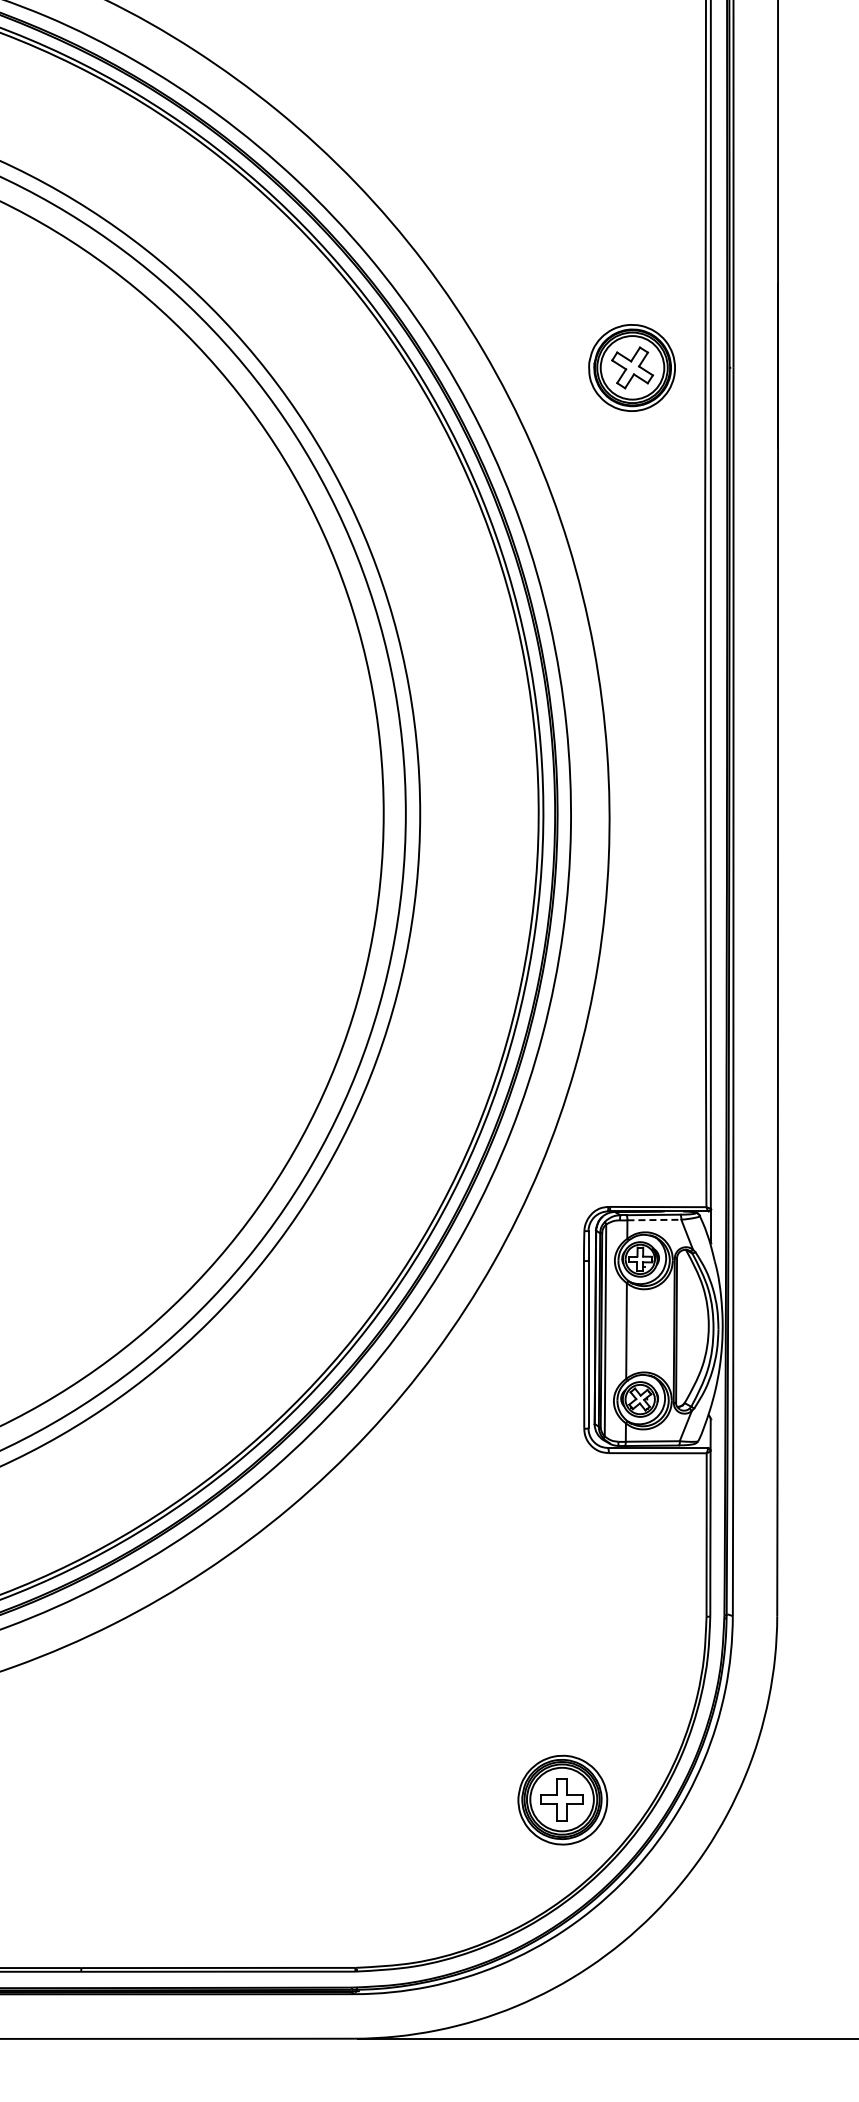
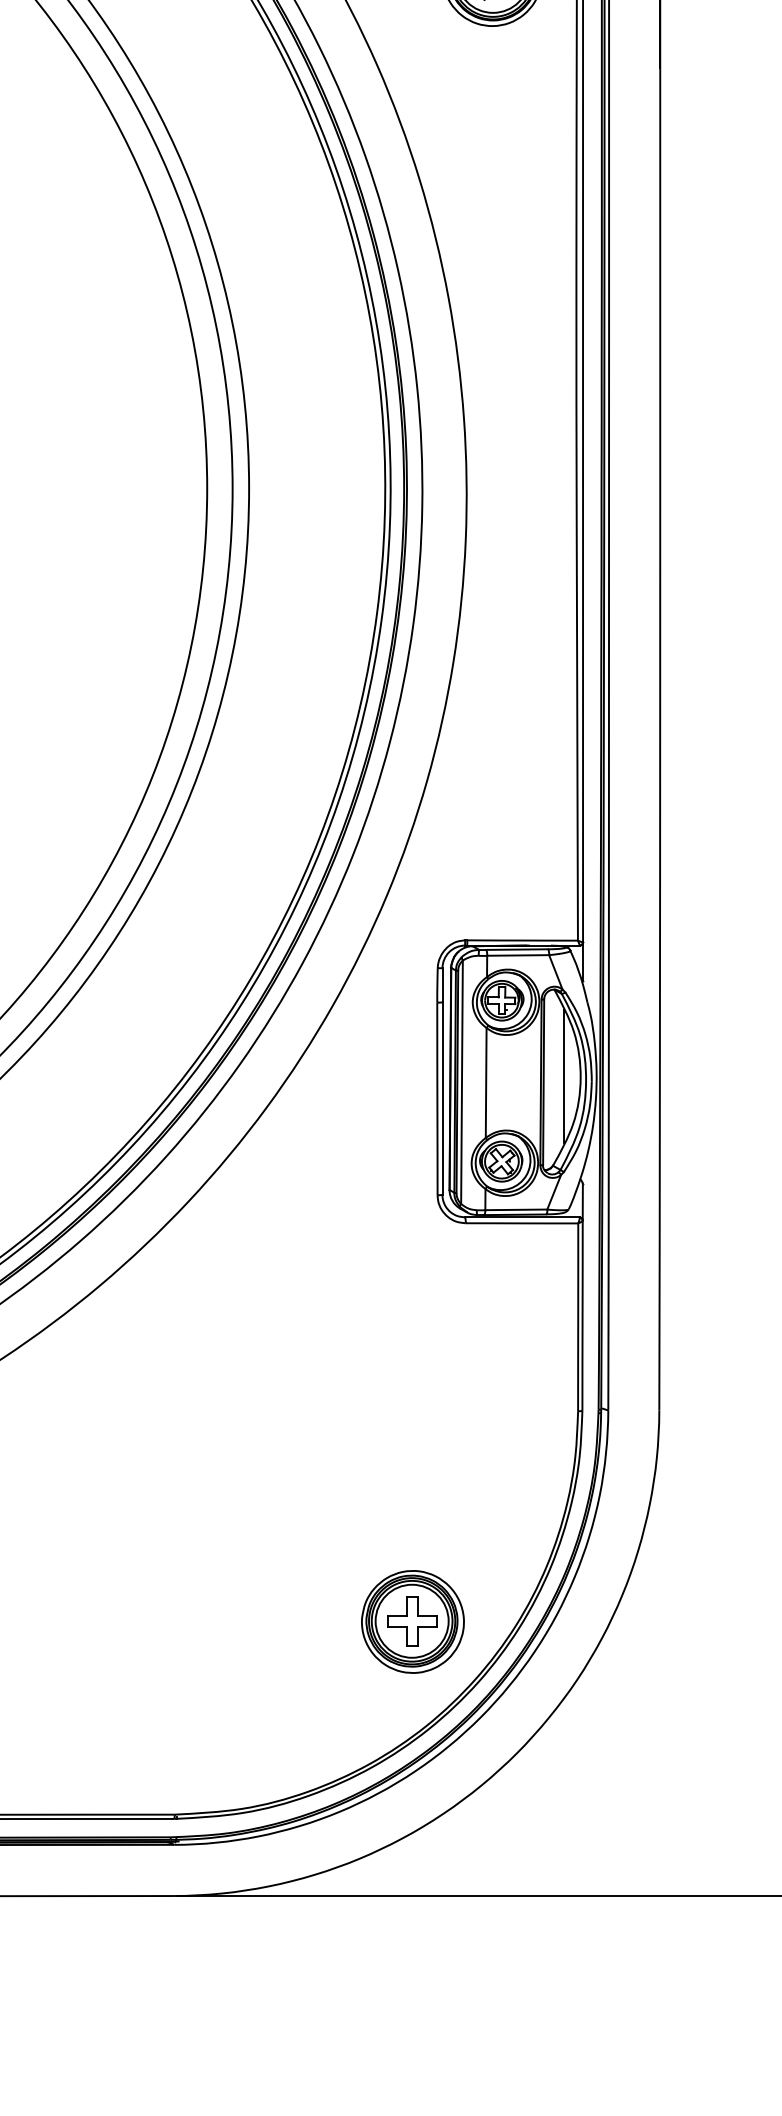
line: (654, 1220) -> (518, 955), dashed -> solid
line: (694, 1325) -> (564, 1076), added

